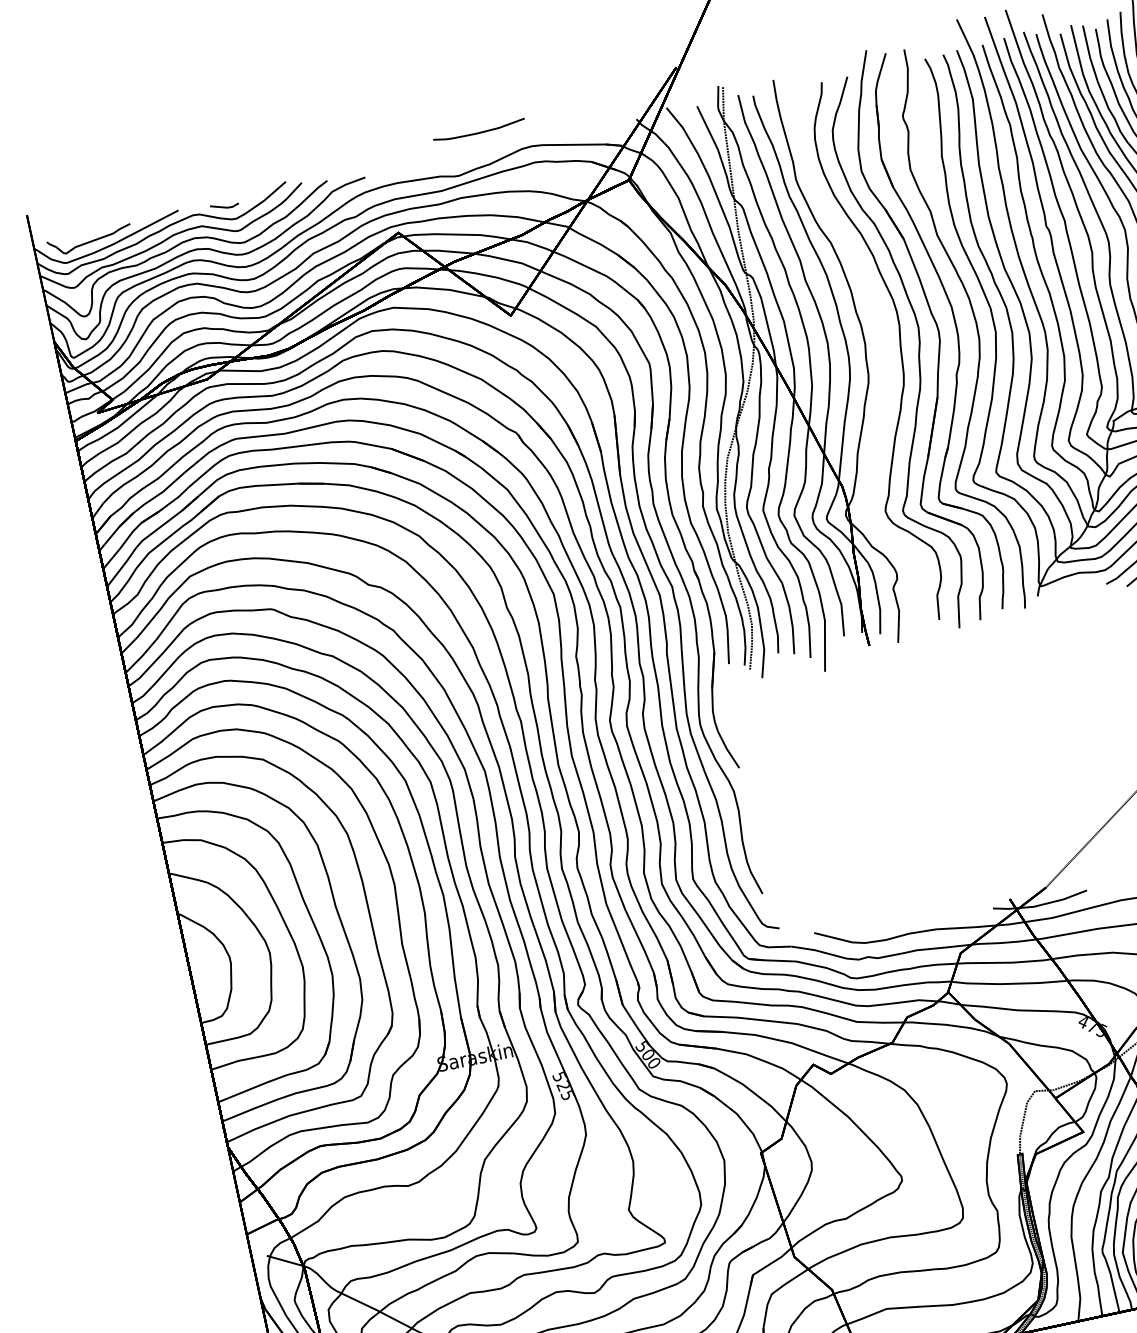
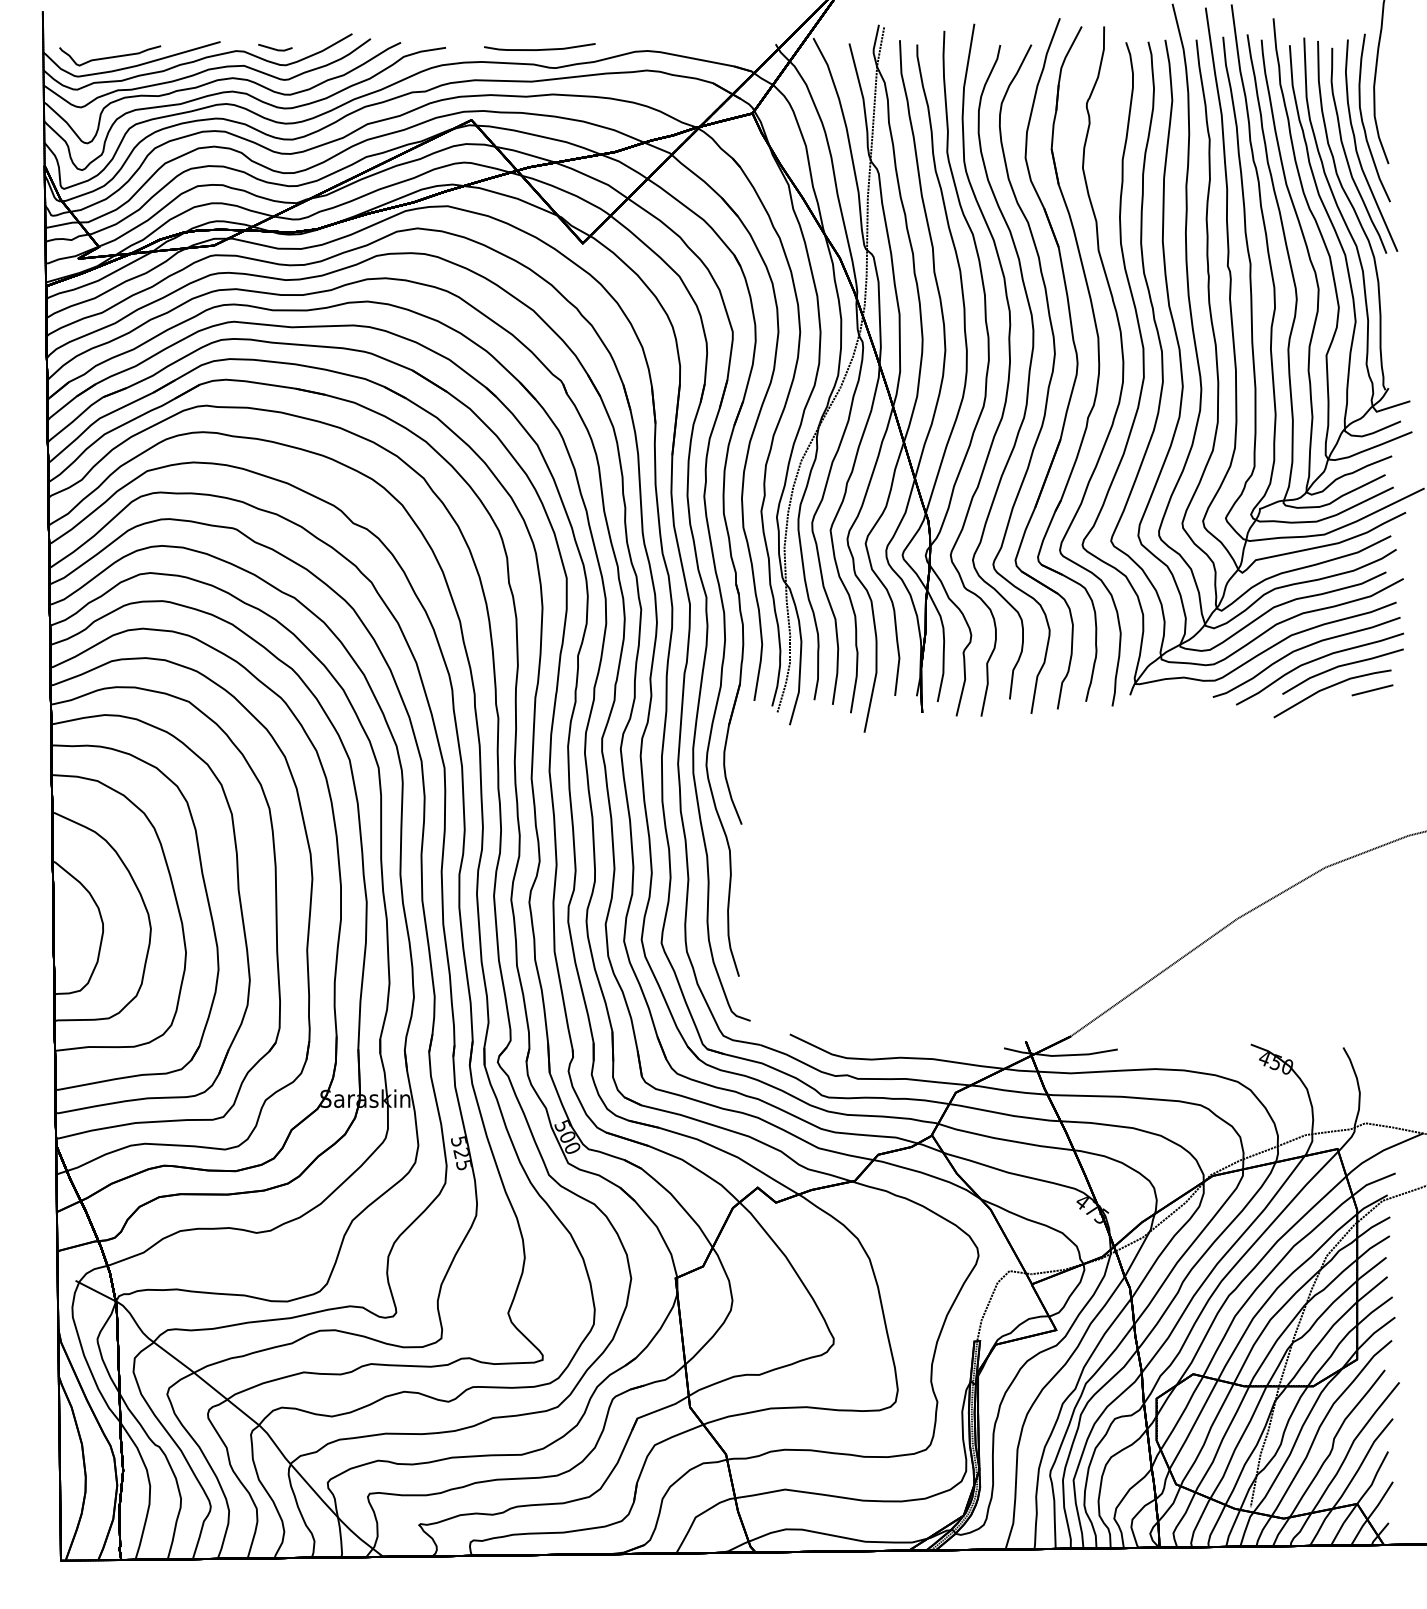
curve: (479, 132) -> (539, 49), moved
curve: (882, 348) -> (1008, 369), added

